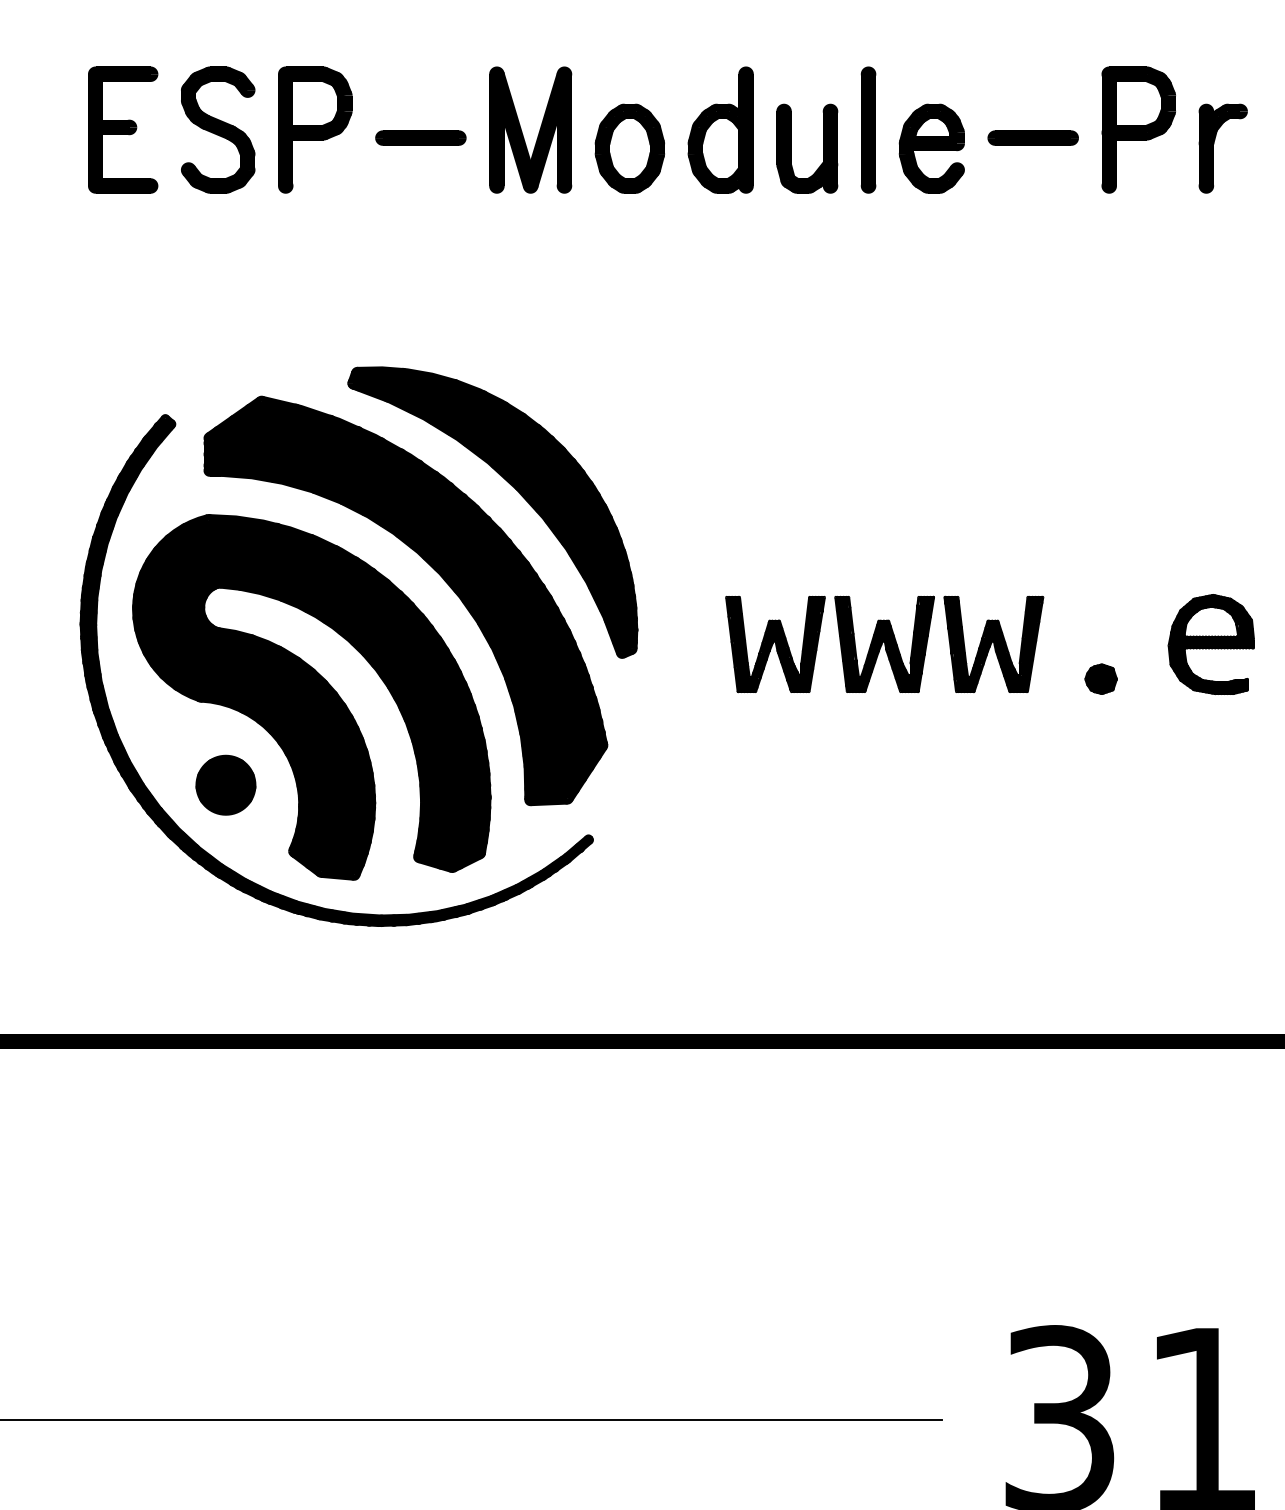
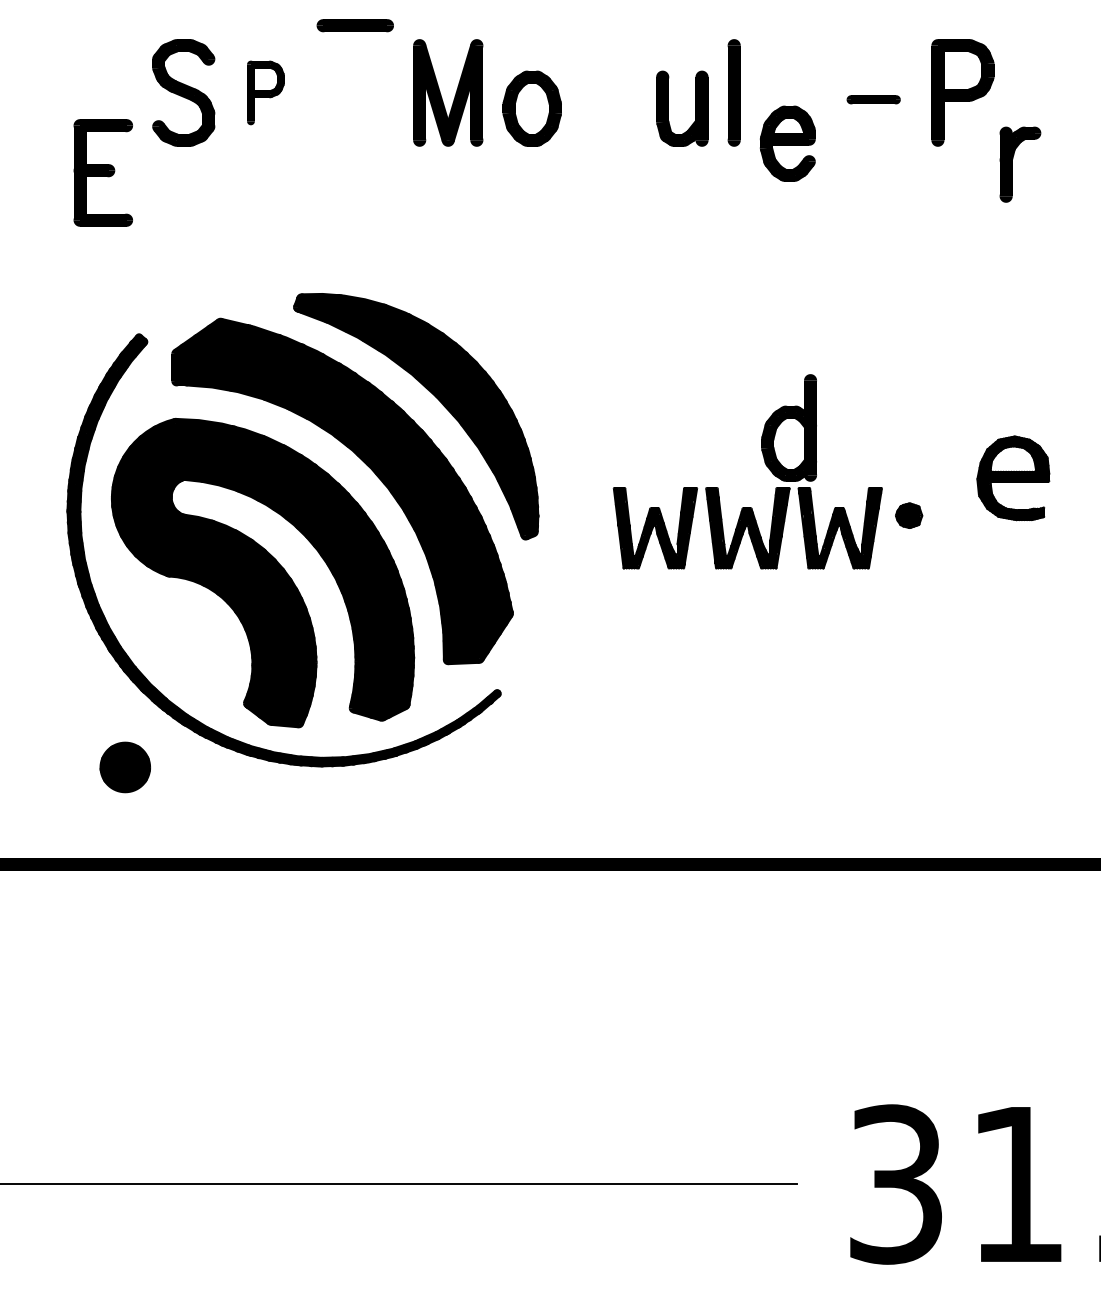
part: (123, 129) -> (103, 172), moved
part: (314, 129) -> (265, 92), size x0.6
part: (720, 129) -> (788, 427), moved
part: (419, 137) -> (354, 25), moved
part: (1033, 137) -> (873, 99), size x0.7
part: (931, 148) -> (787, 143), moved
part: (1213, 148) -> (1012, 164), moved
part: (1211, 644) -> (1013, 478), moved
part: (1101, 678) -> (909, 515), moved
part: (224, 785) -> (124, 767), moved

